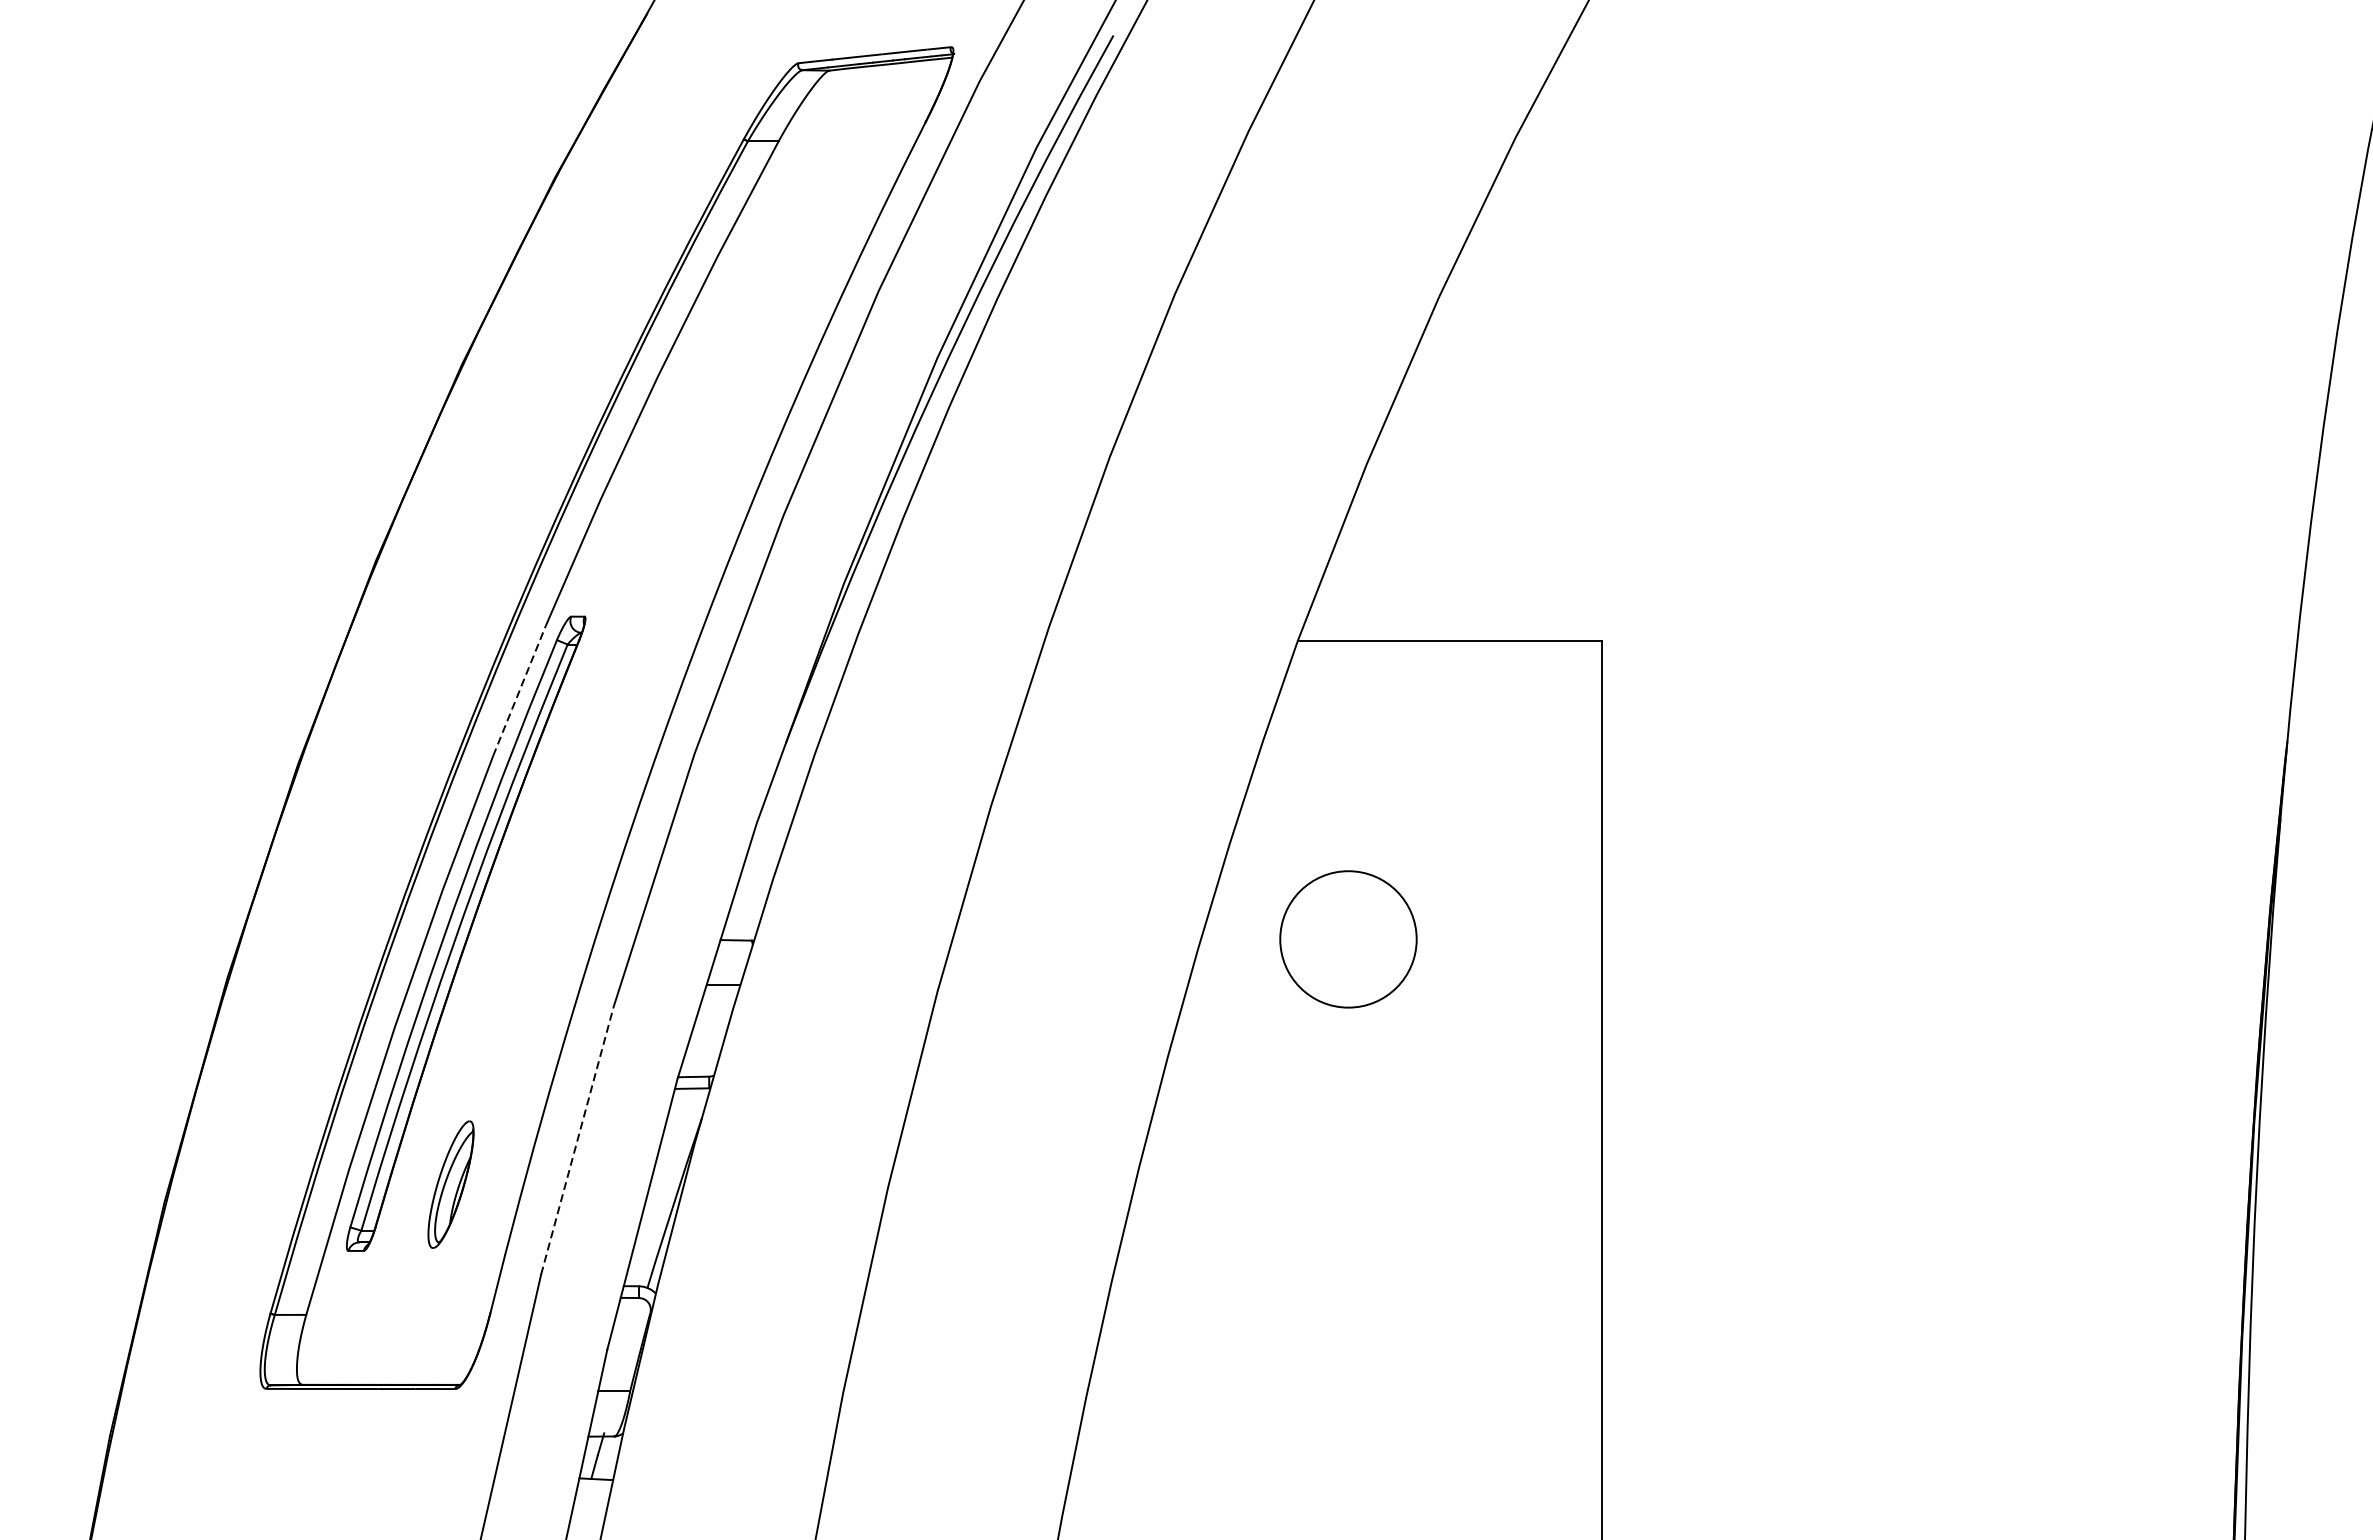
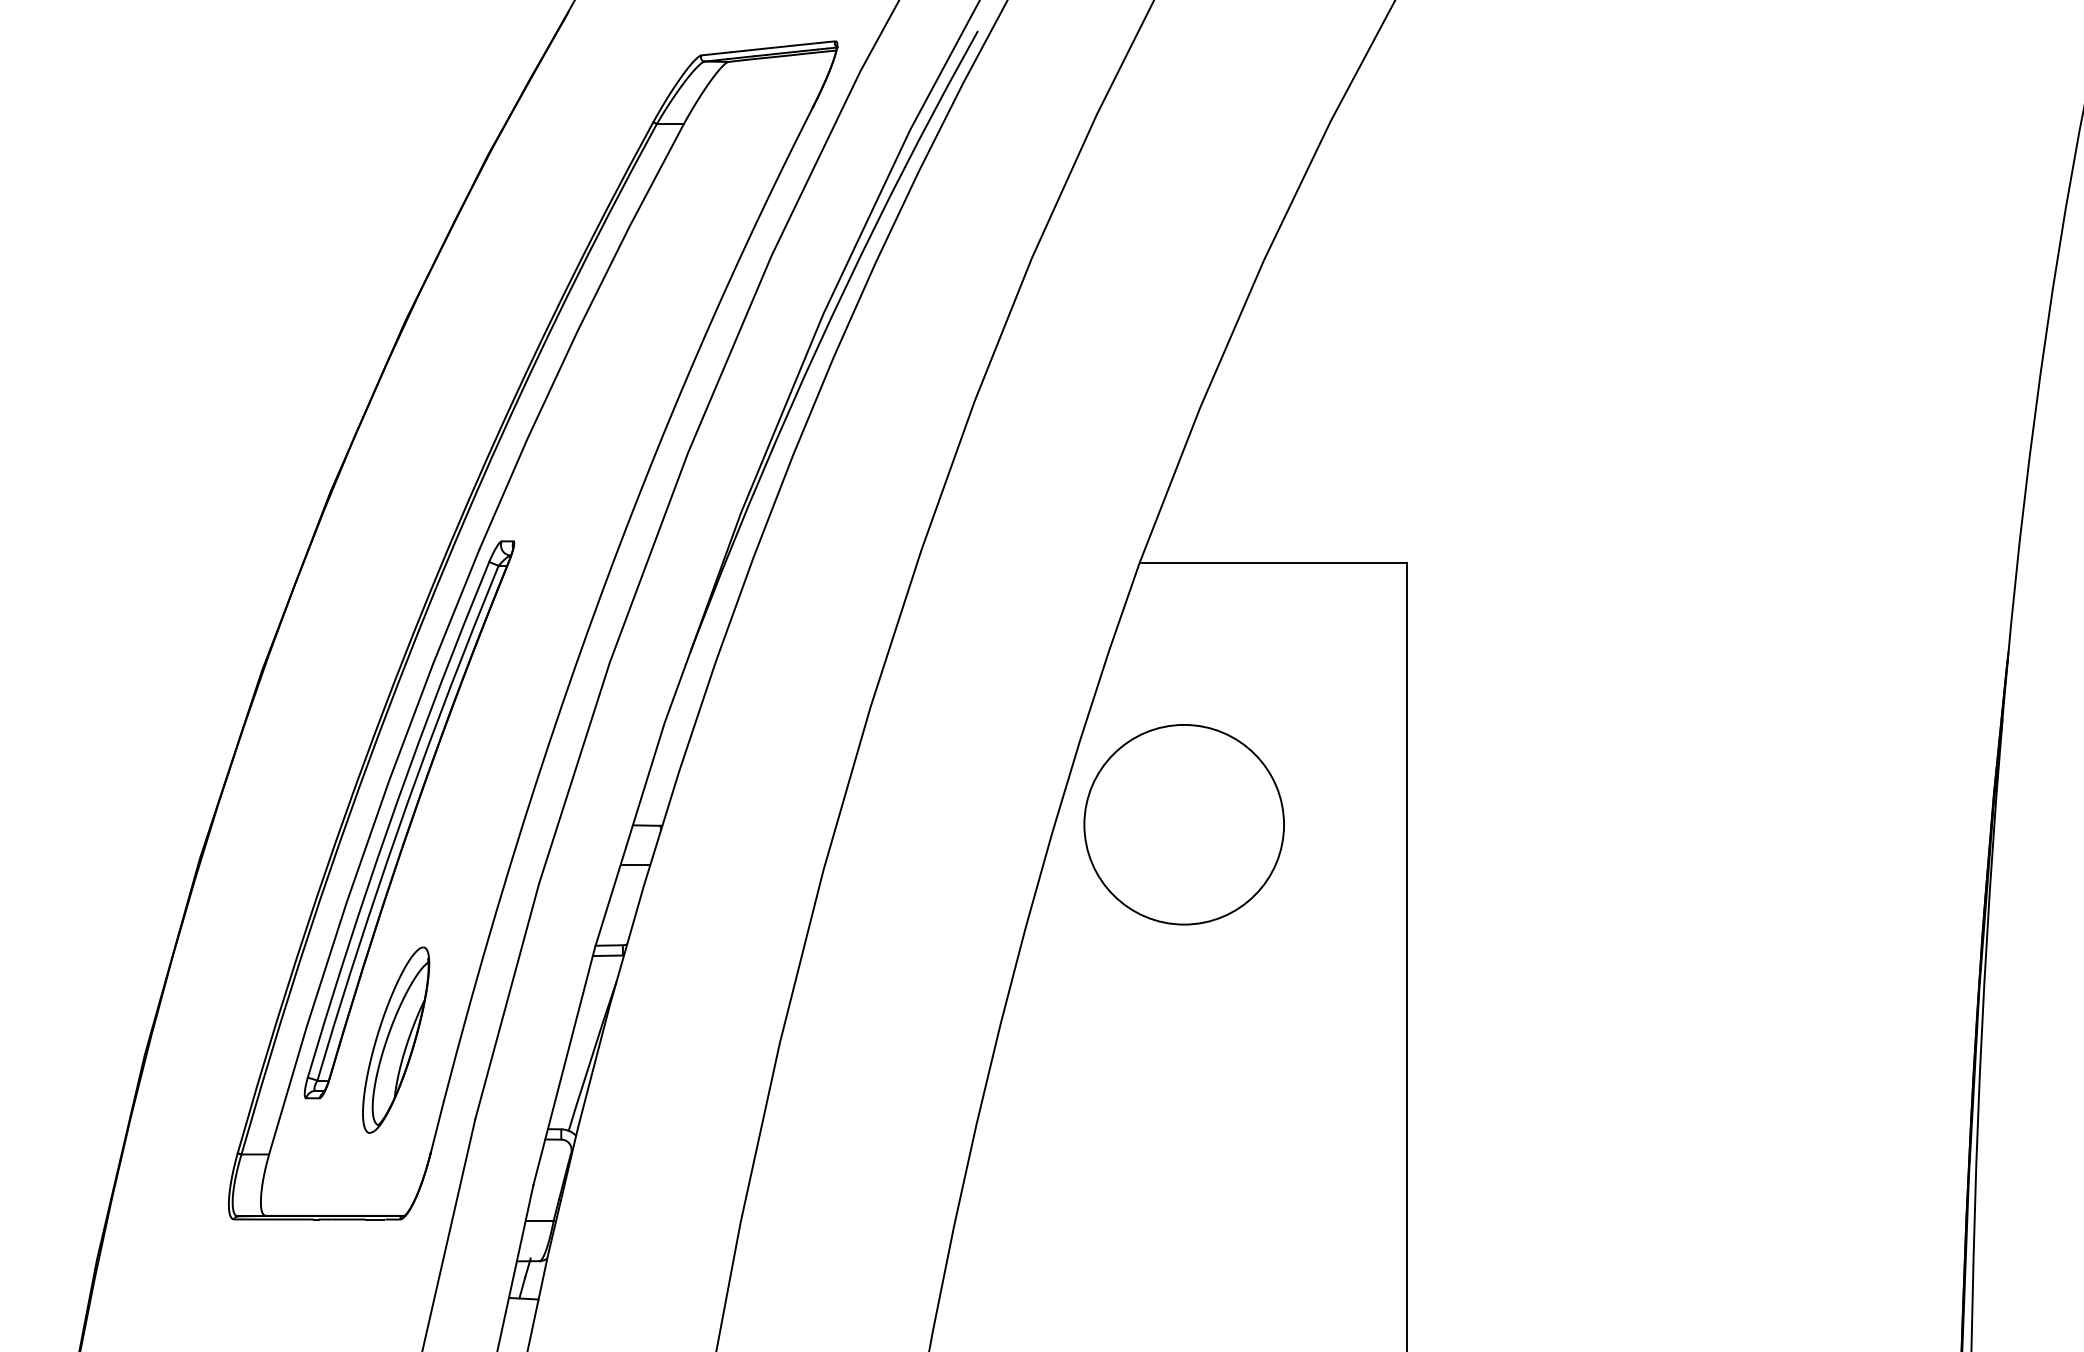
line: (519, 690) -> (456, 606), dashed -> solid
circle: (1348, 939) -> (1184, 824), size x1.67
line: (577, 1140) -> (507, 1001), dashed -> solid
part: (451, 1183) -> (396, 1039), size x1.67

